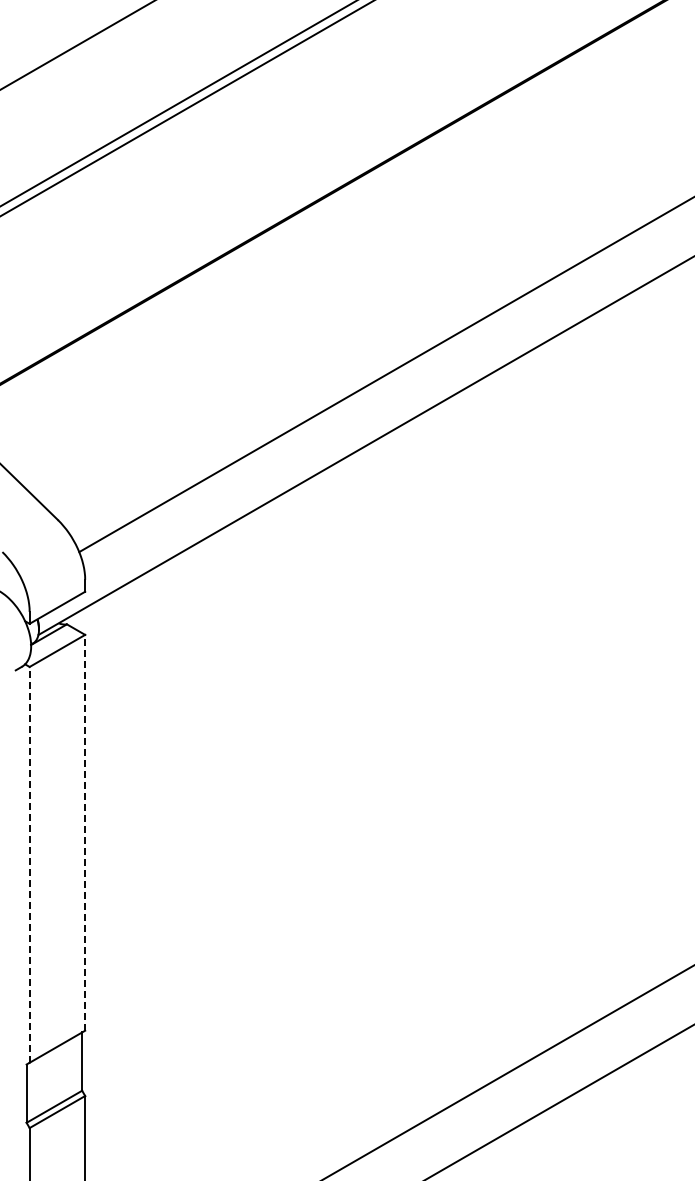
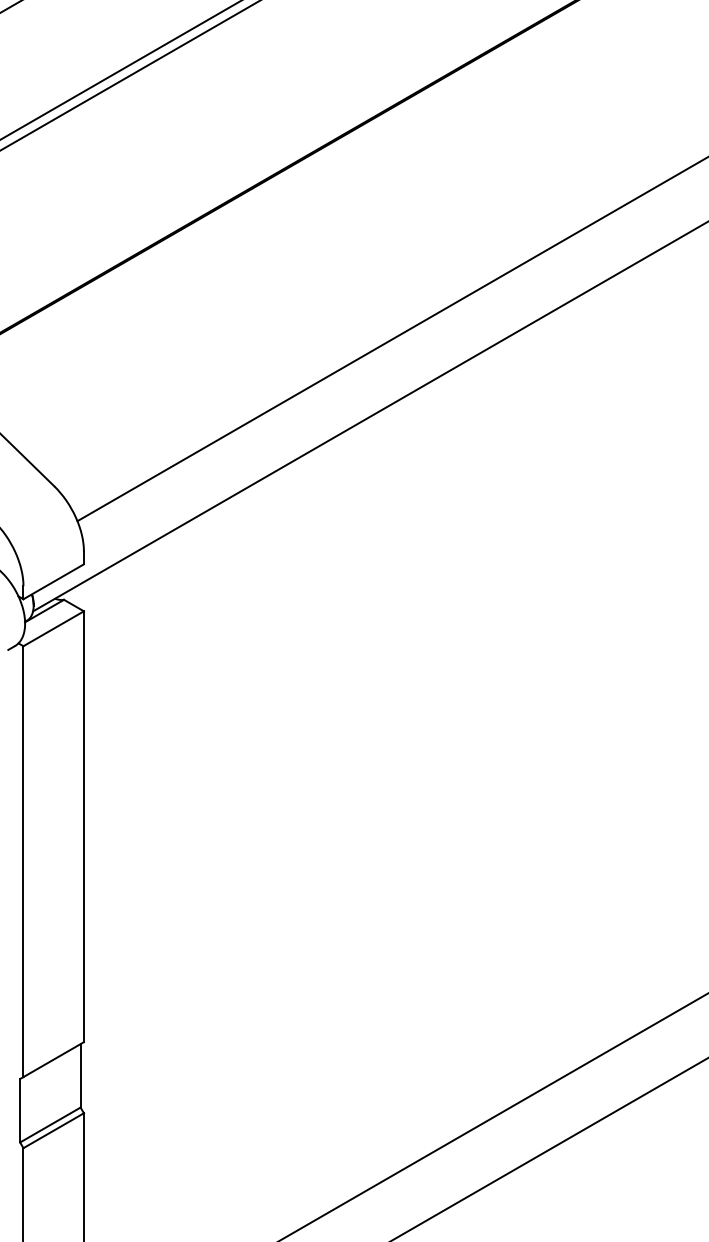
line: (85, 832) -> (84, 826), dashed -> solid
line: (29, 864) -> (23, 861), dashed -> solid

